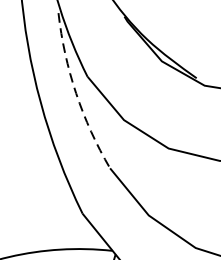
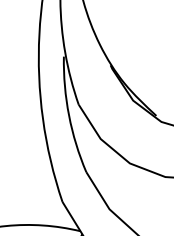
arc: (76, 93) -> (69, 115), dashed -> solid

